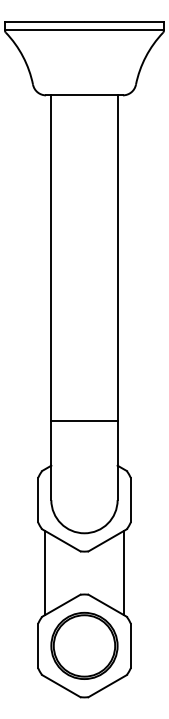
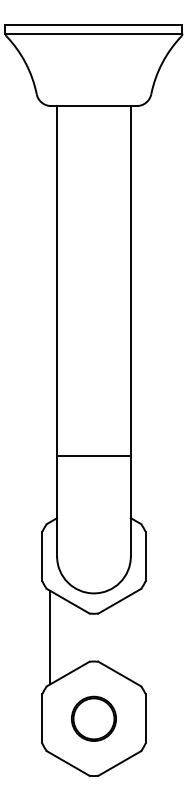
line: (84, 421) -> (93, 456), moved
line: (123, 572) -> (137, 637), removed
part: (84, 645) -> (93, 718), size x0.6

